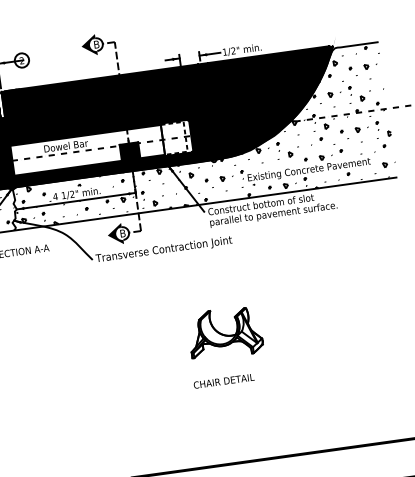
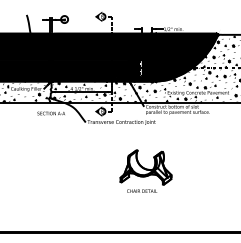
fill: (98, 147) -> (96, 67), added
part: (224, 333) -> (145, 167), size x1.43

